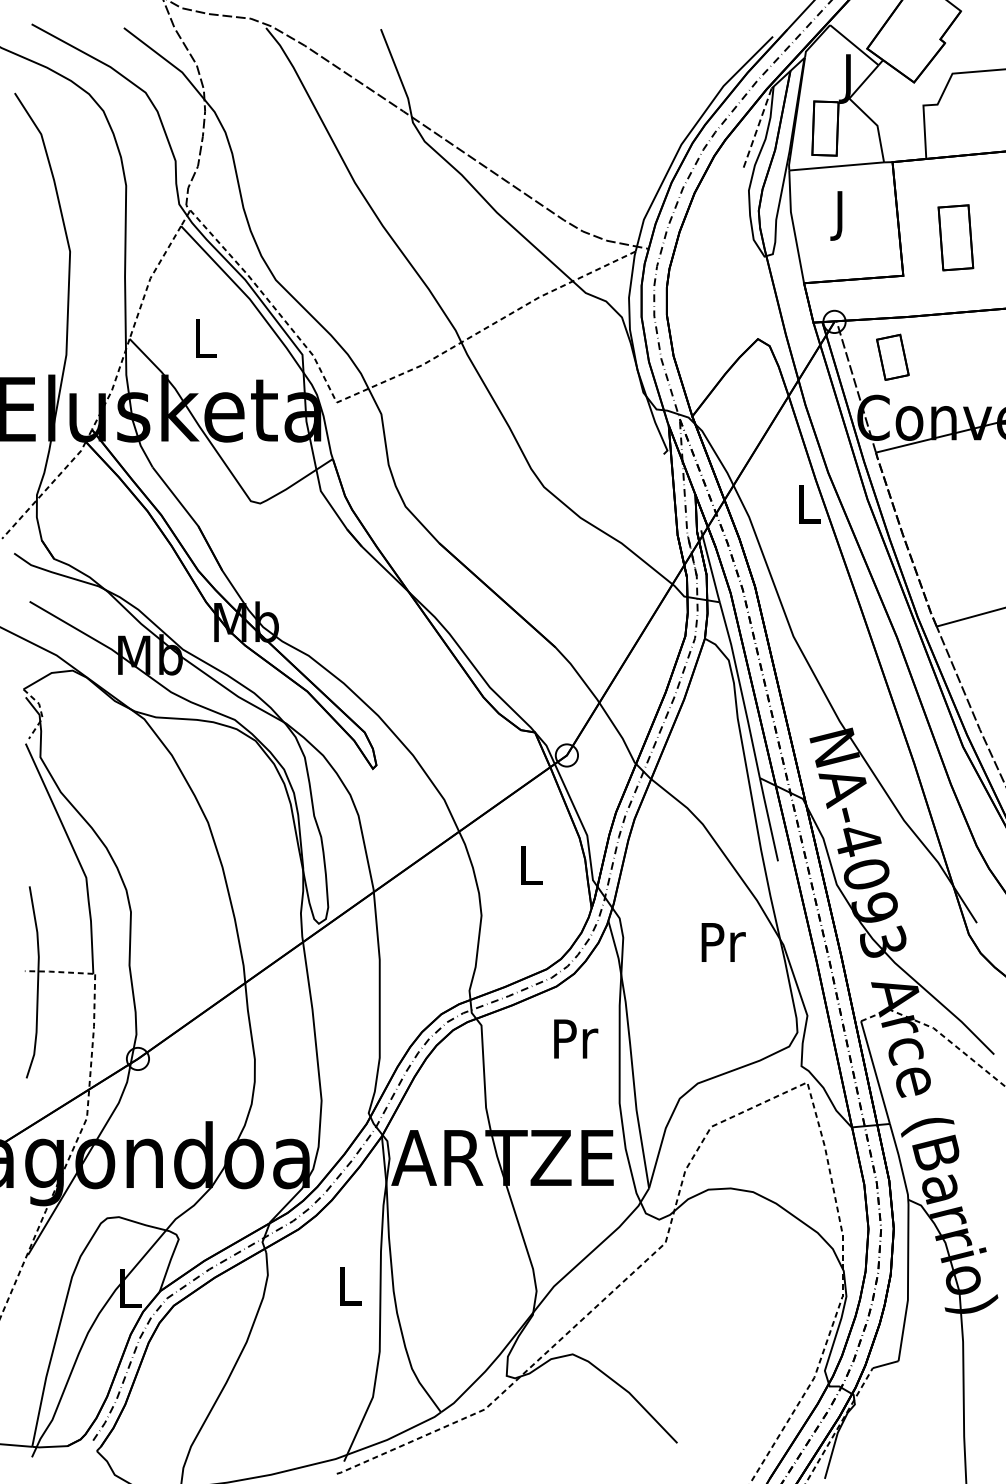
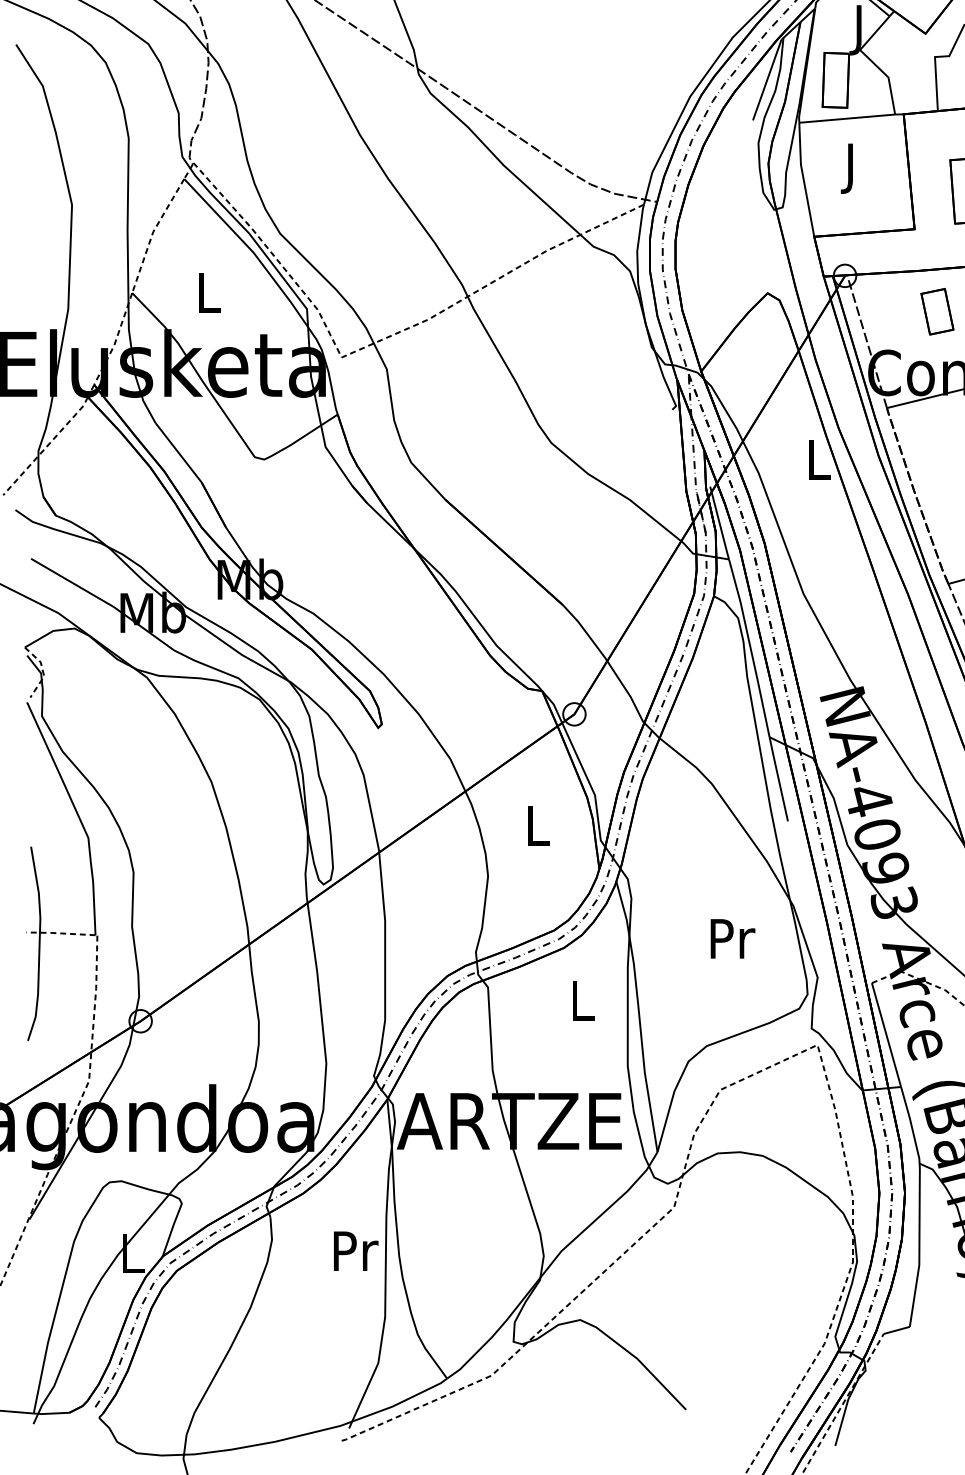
line: (757, 128) -> (767, 80), dashed -> solid
part: (892, 356) -> (937, 310), moved
text: (723, 942) -> (732, 938), moved
text: (576, 1038) -> (584, 1000), Pr -> L
text: (351, 1285) -> (356, 1250), L -> Pr

